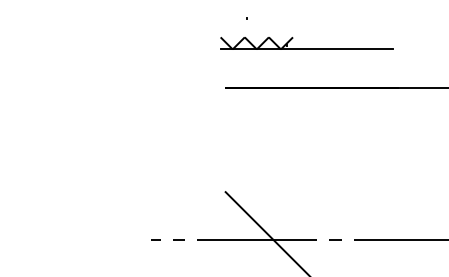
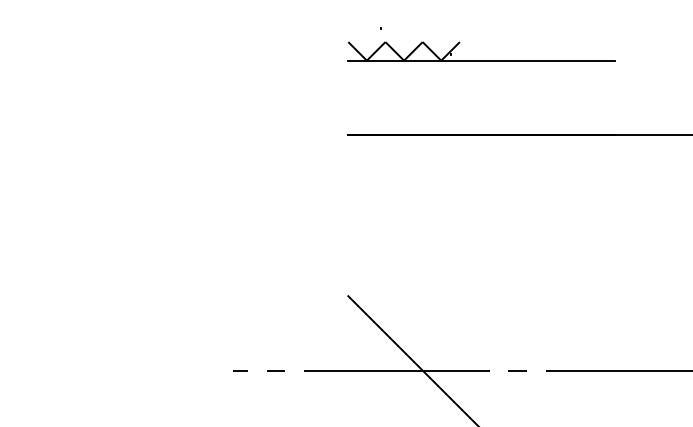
part: (306, 43) -> (480, 51), moved

